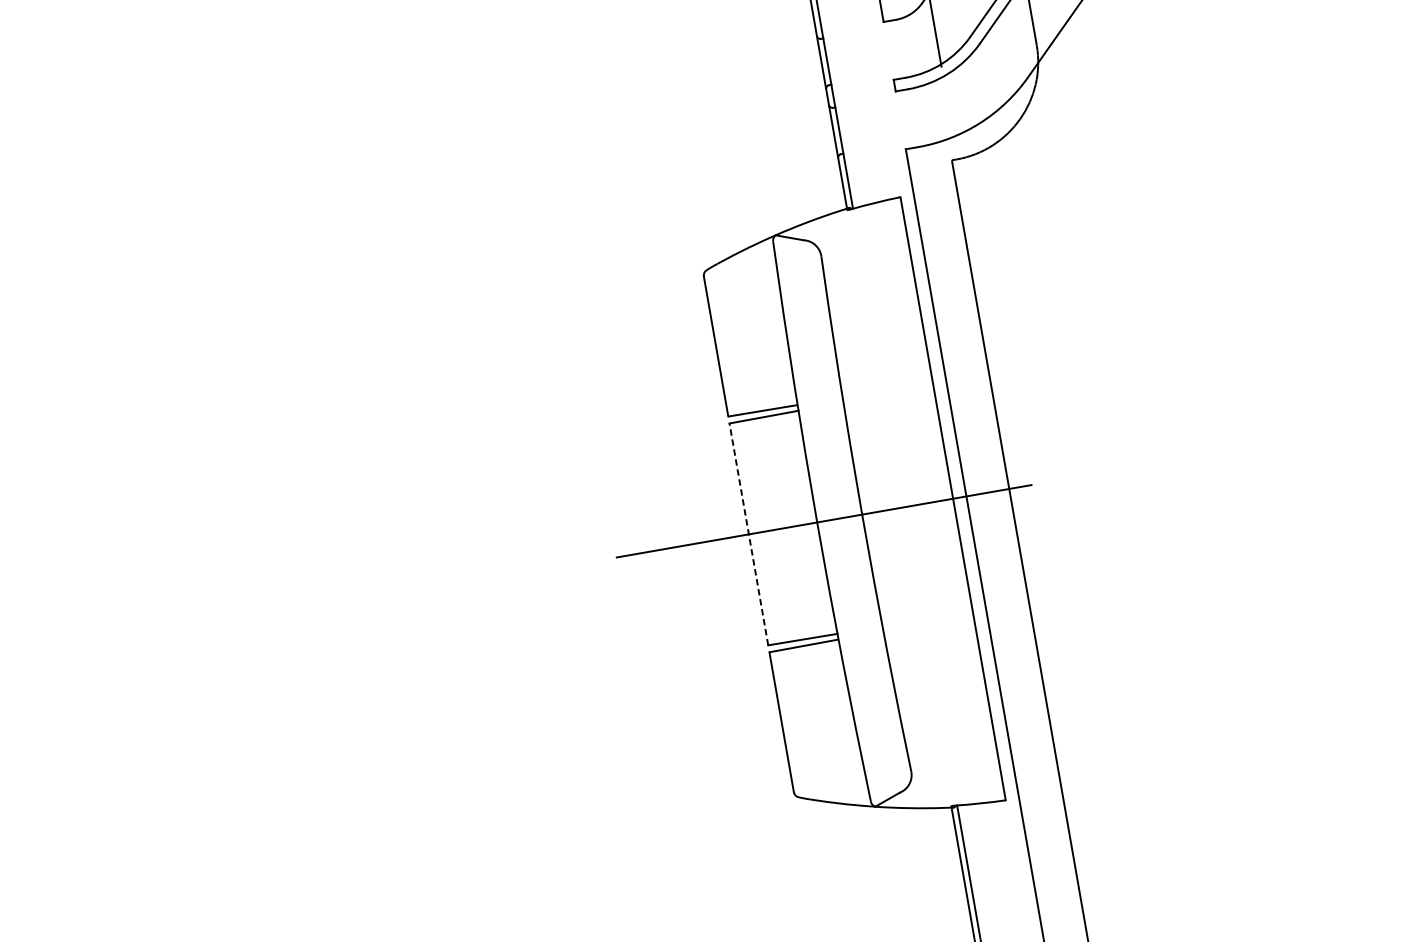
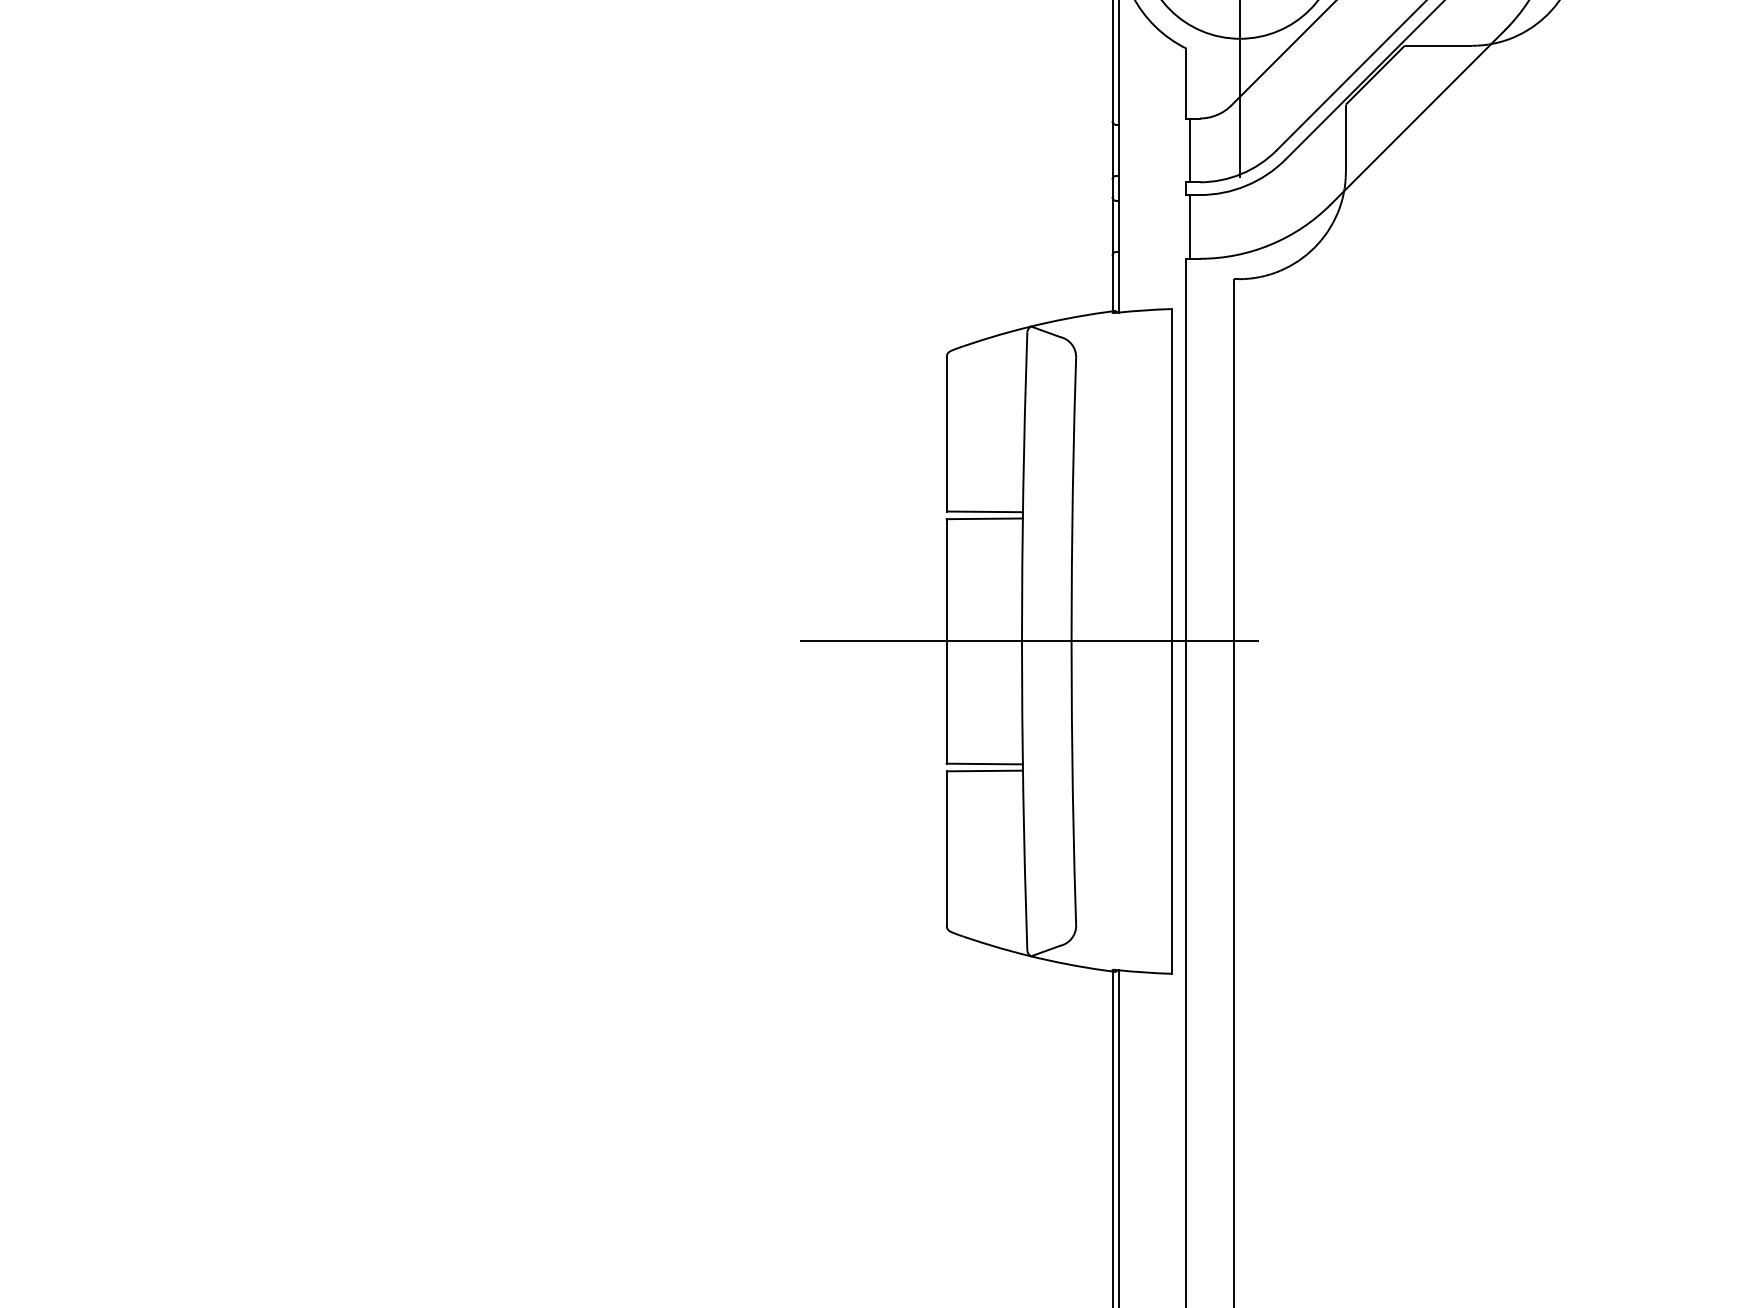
line: (892, 50) -> (1190, 150), added
line: (904, 119) -> (1190, 226), added
line: (748, 533) -> (946, 640), dashed -> solid

